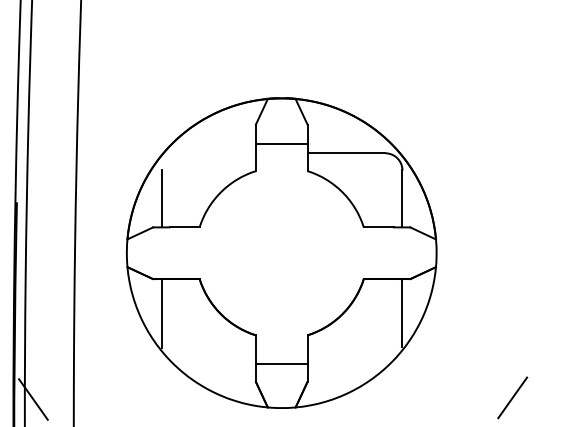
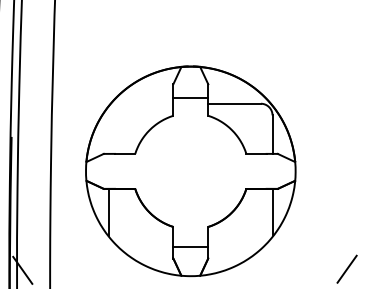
line: (161, 198) -> (109, 134), removed

